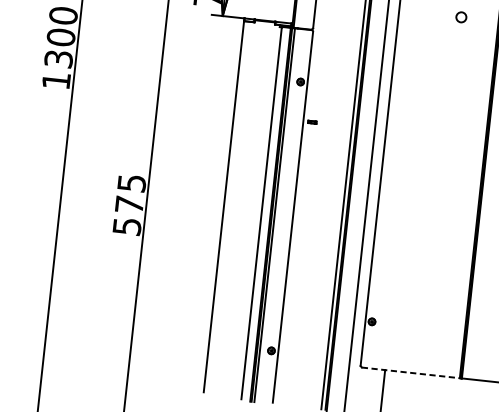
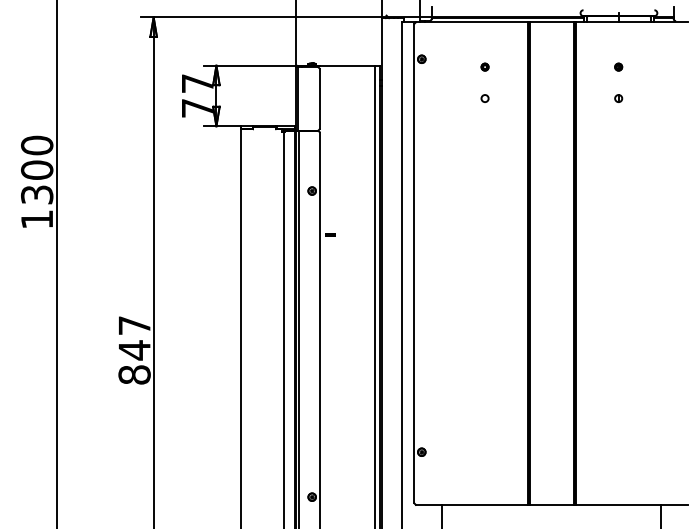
circle: (460, 17) -> (484, 98), size x0.62
text: (129, 205) -> (134, 350), 575 -> 847
line: (410, 372) -> (471, 504), dashed -> solid

